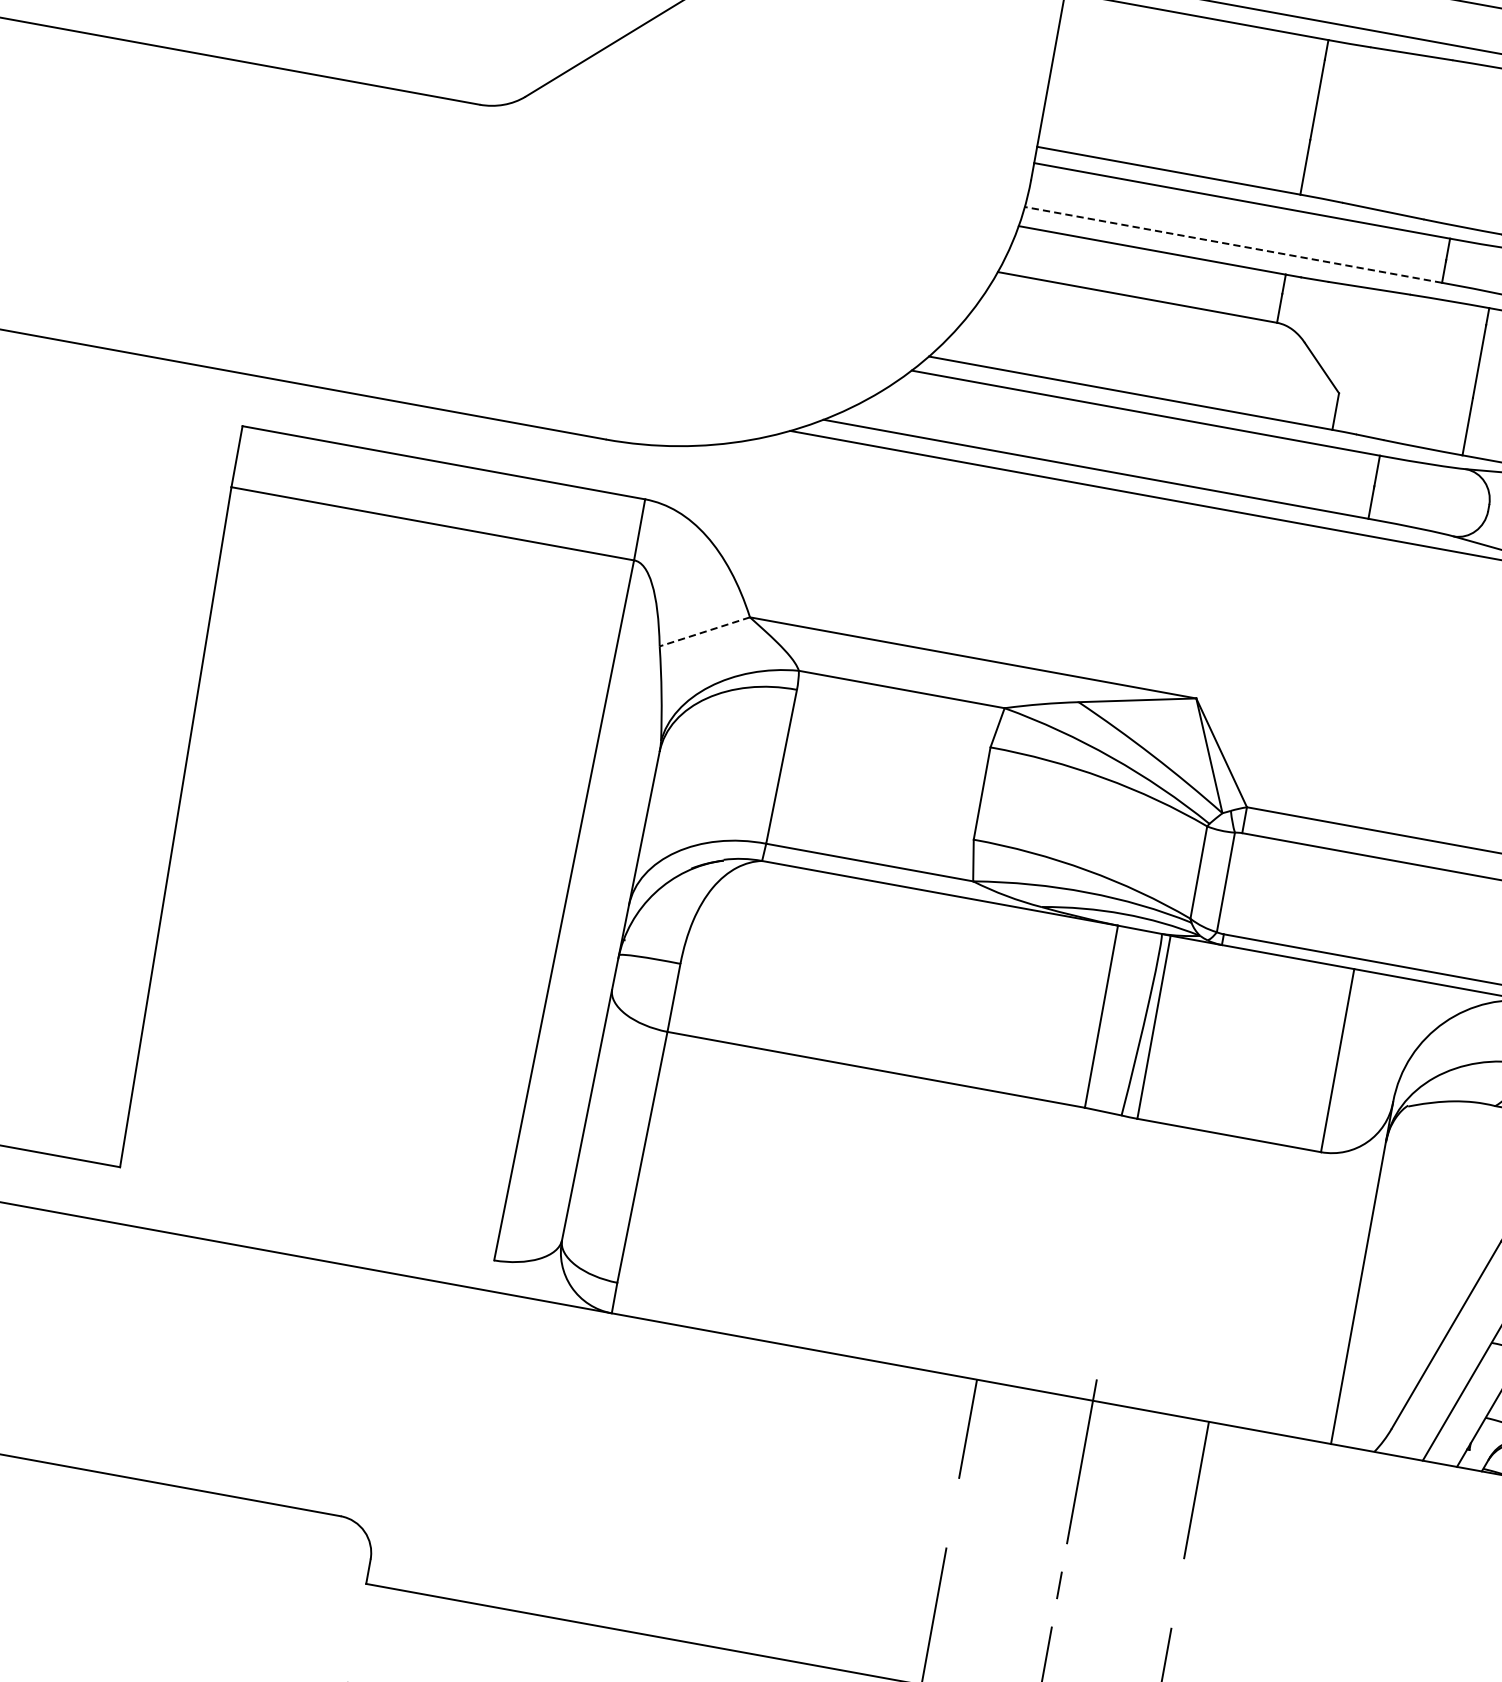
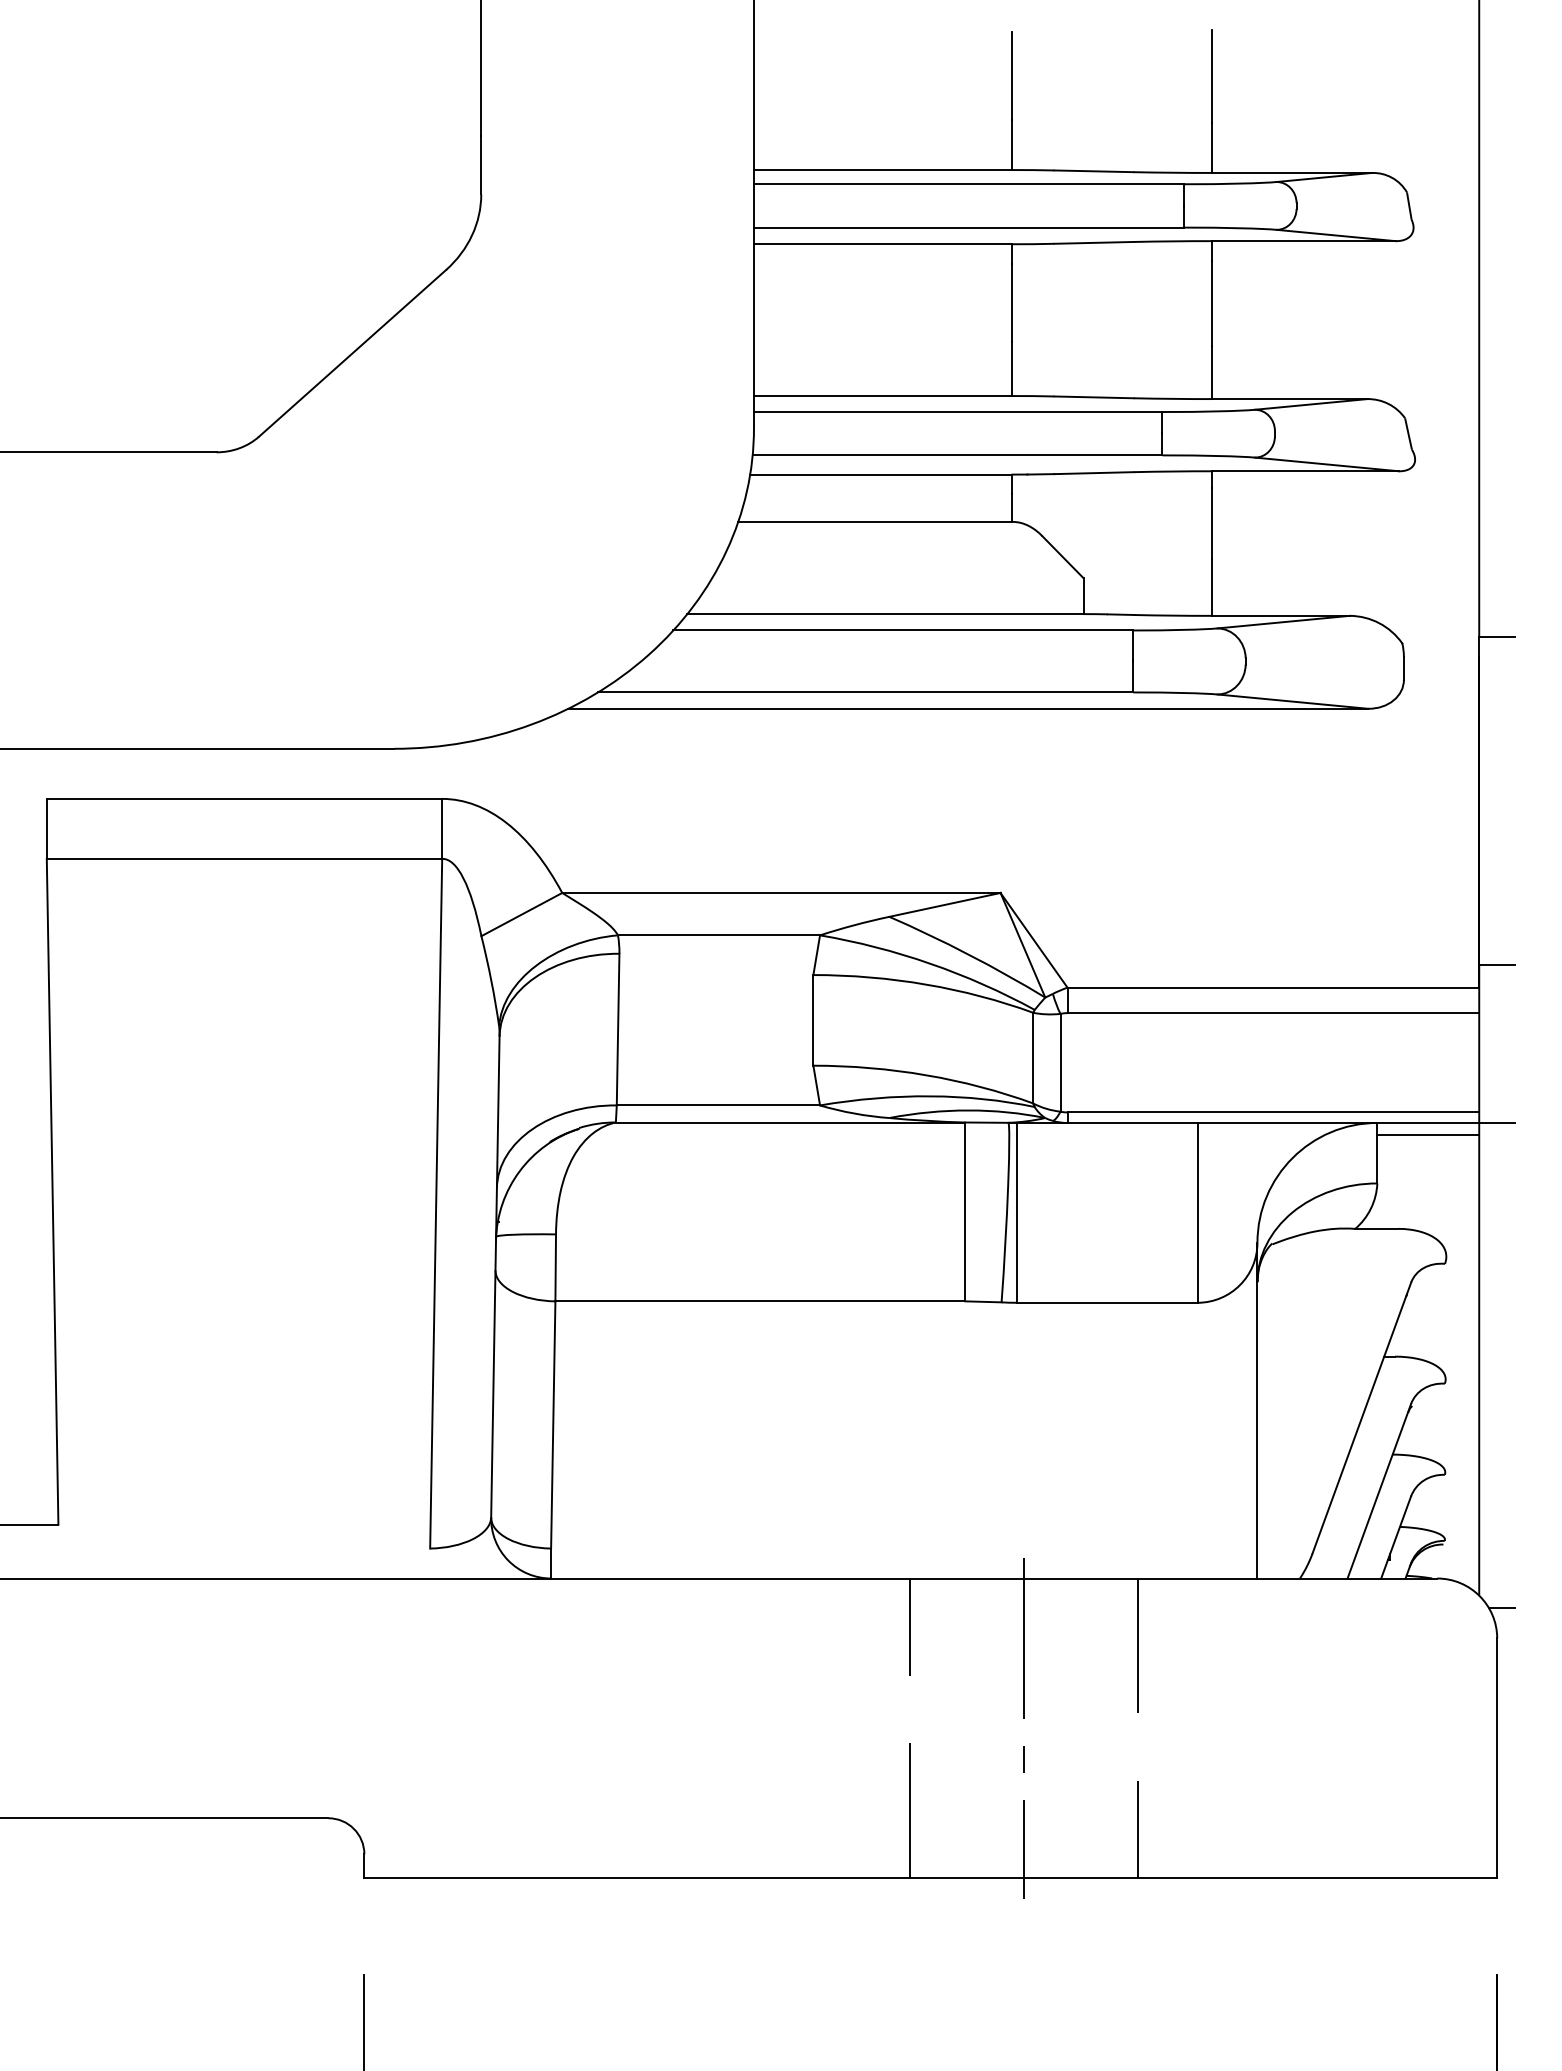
line: (1233, 245) -> (957, 455), dashed -> solid
line: (704, 631) -> (521, 914), dashed -> solid

